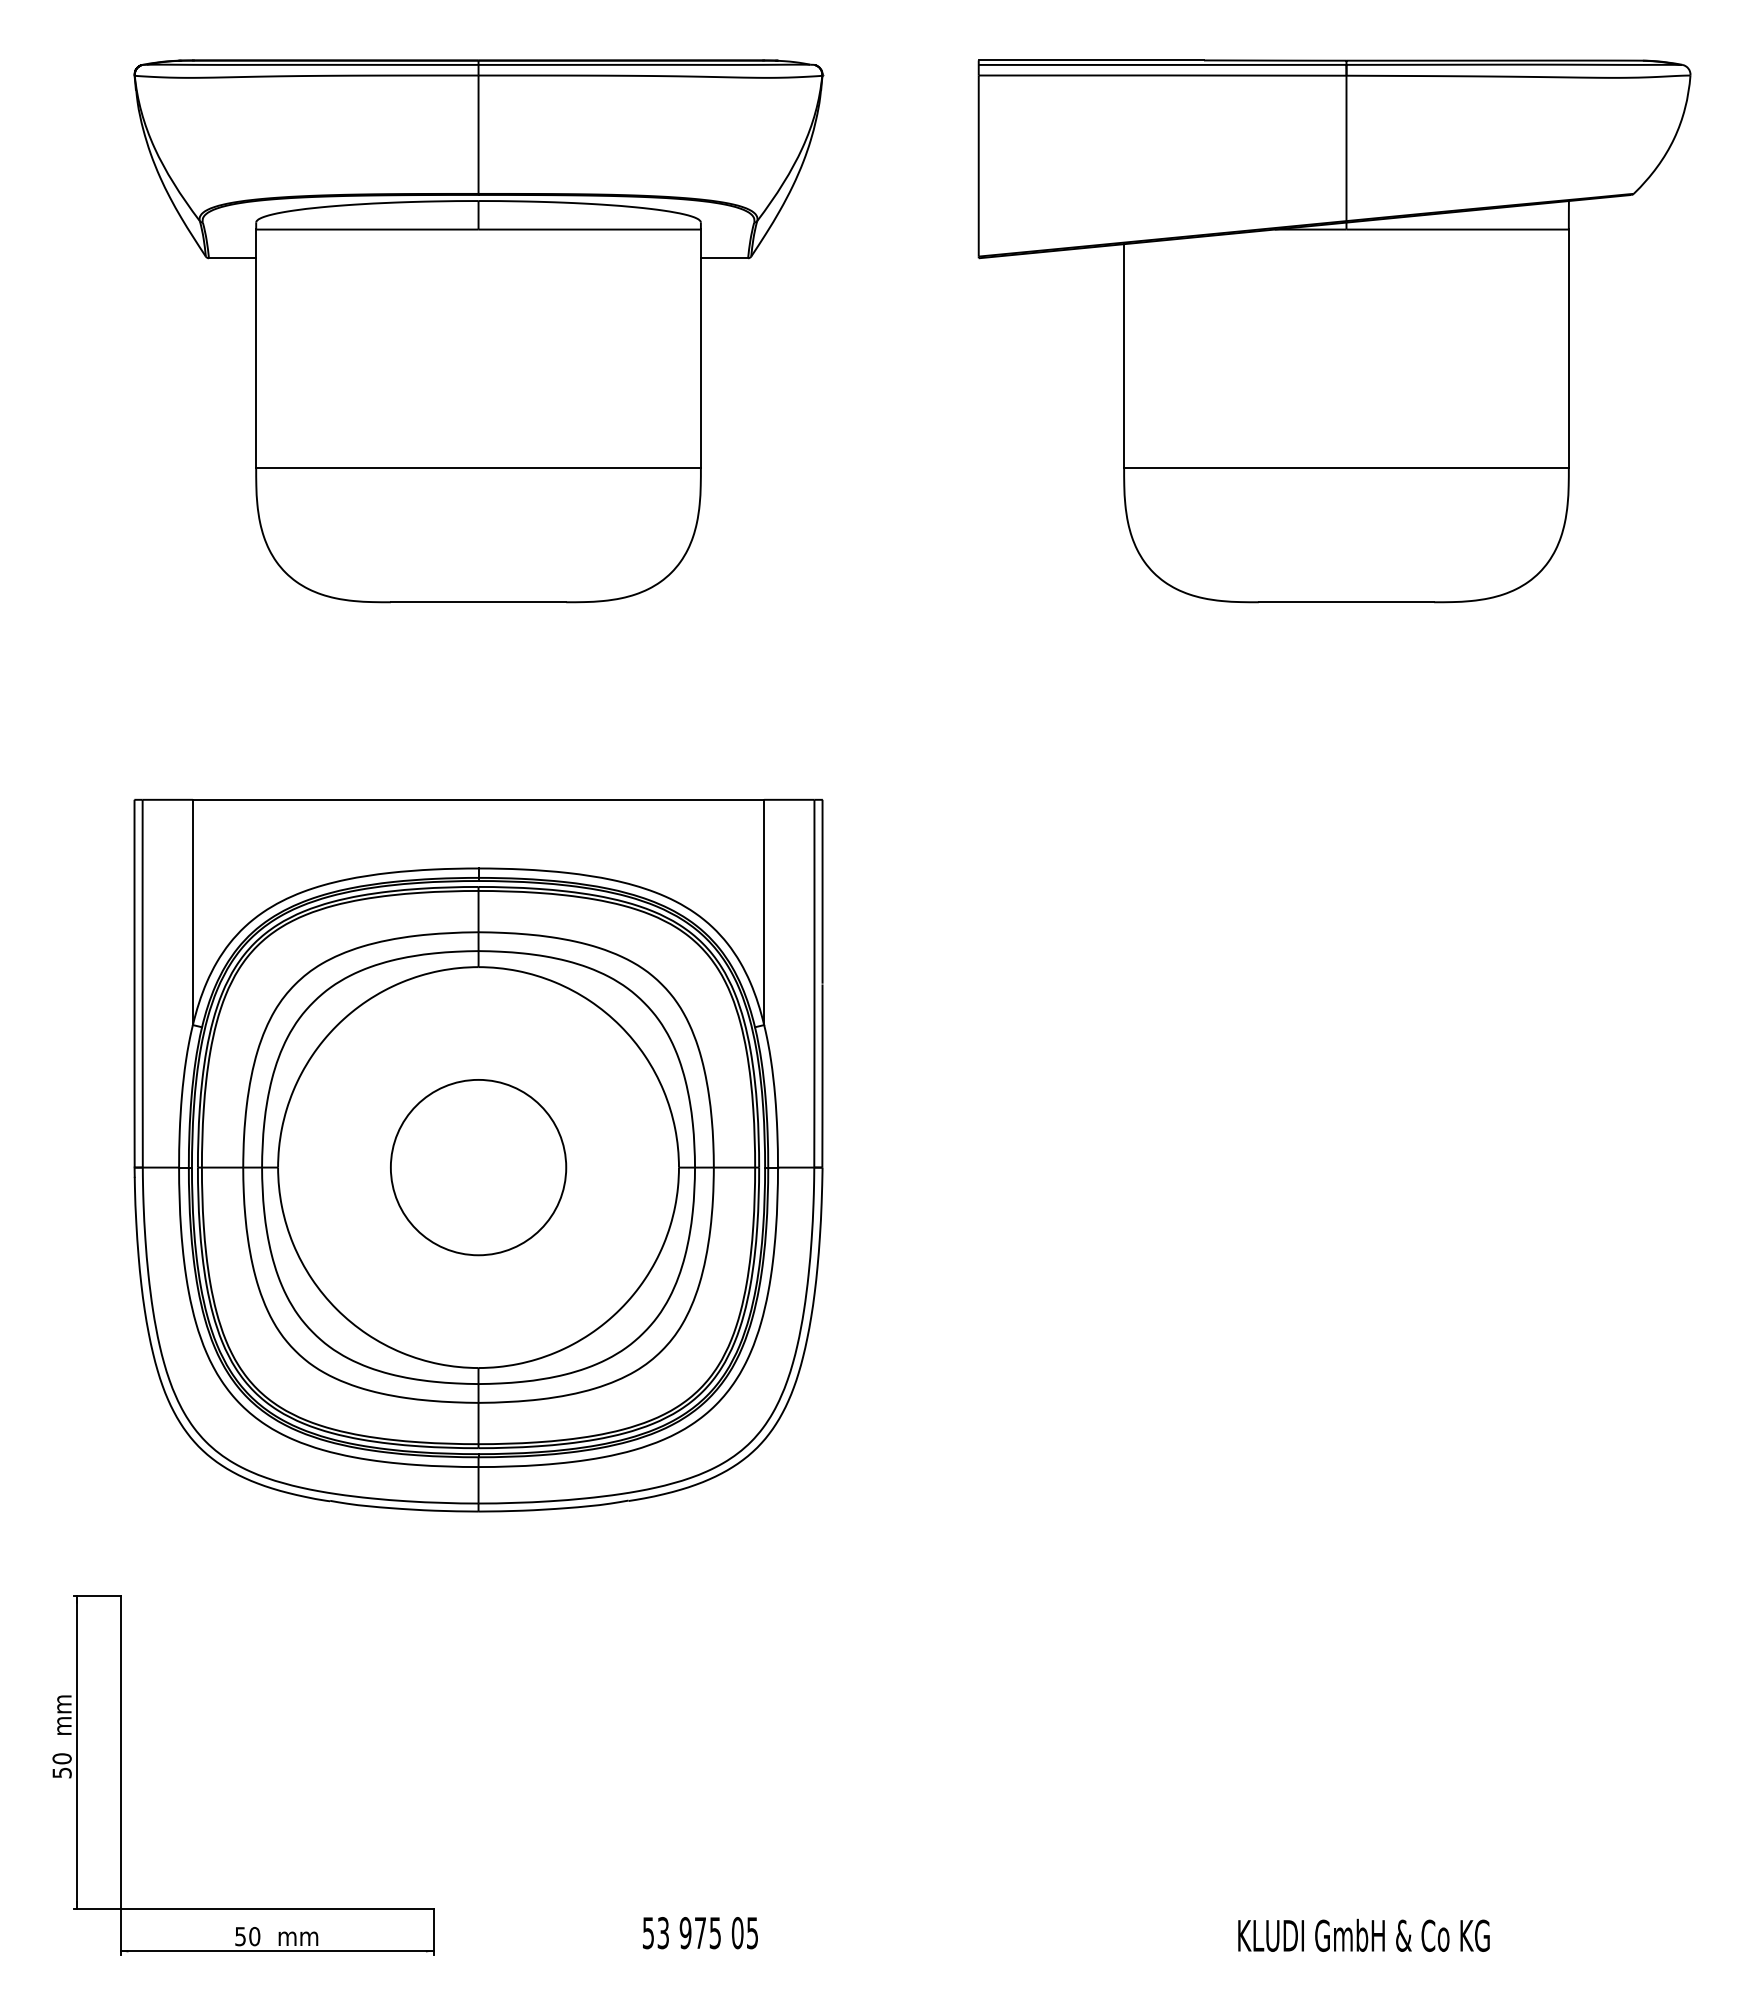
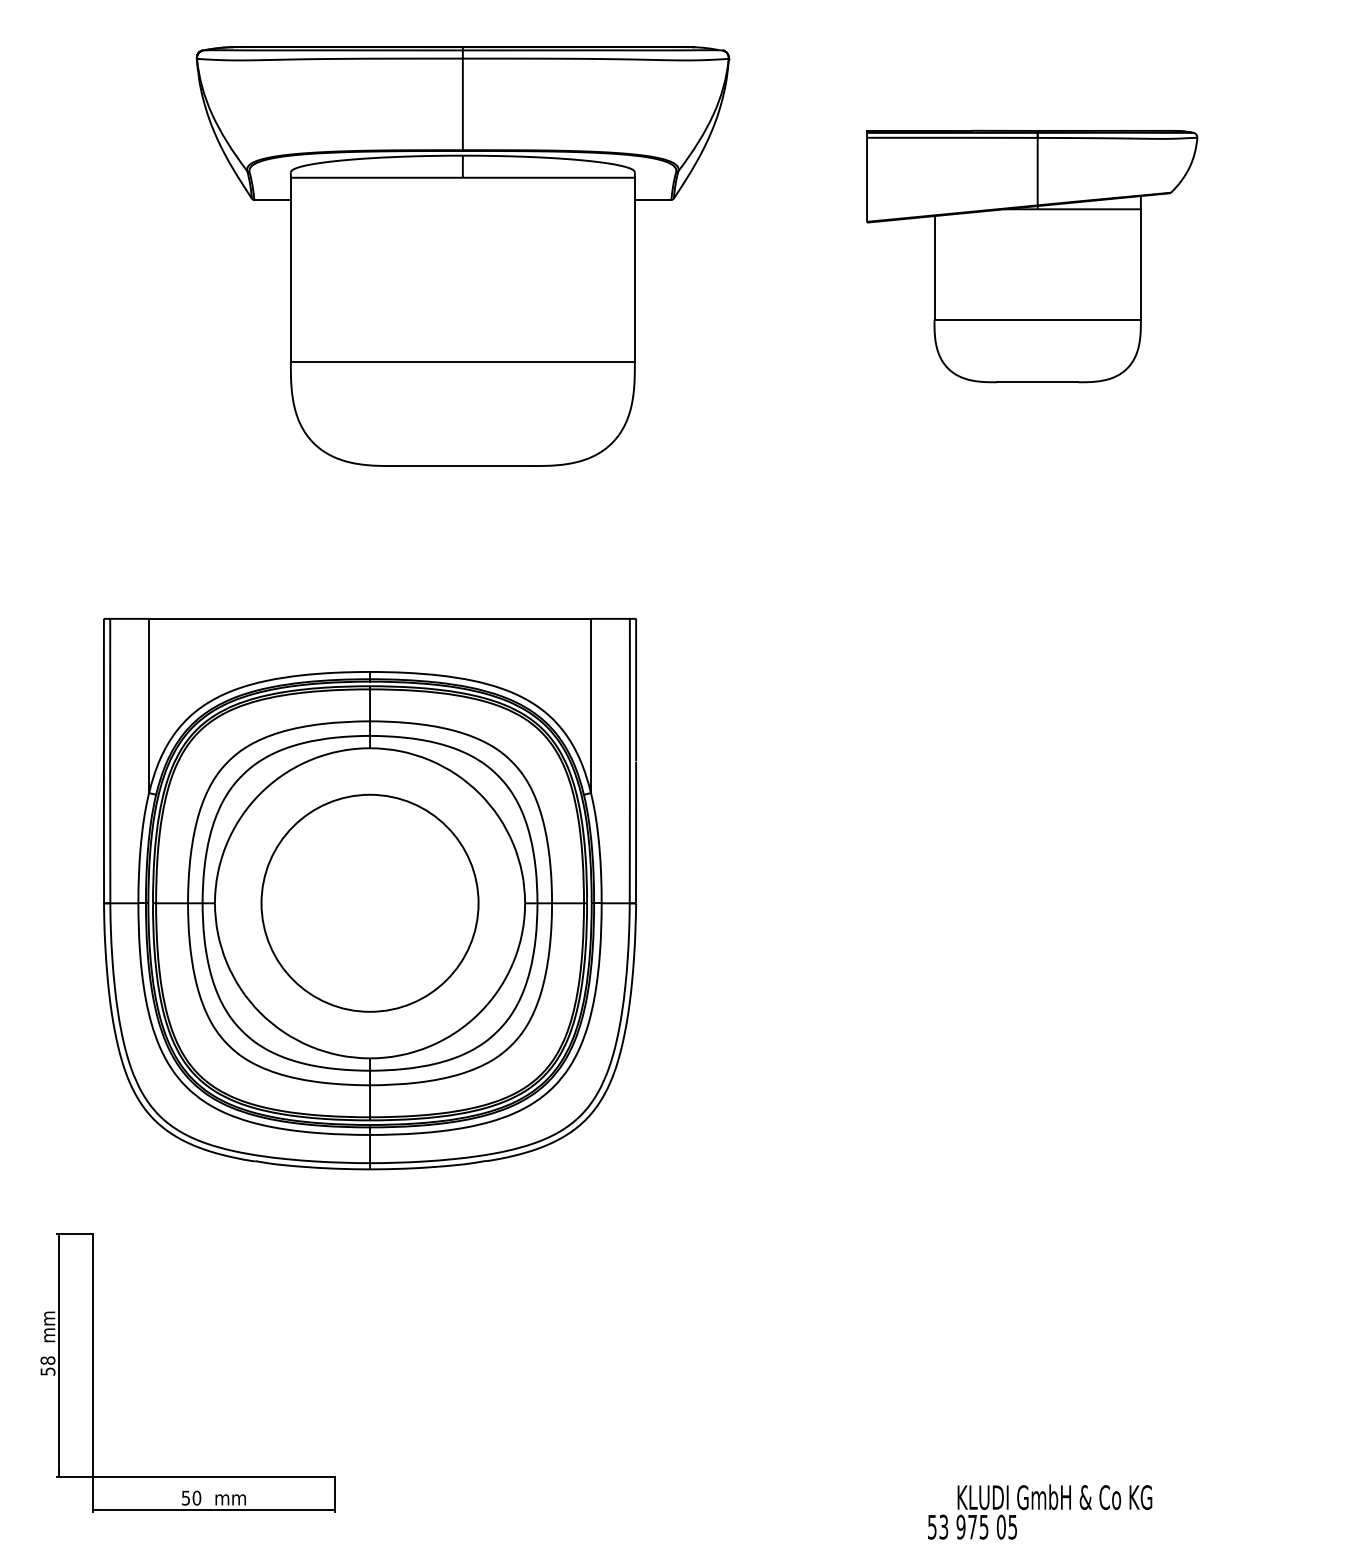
part: (478, 331) -> (462, 256), moved
part: (1334, 331) -> (1032, 256), size x0.6
circle: (478, 1167) -> (370, 903), size x1.6
text: (61, 1758) -> (47, 1360), 50 -> 58
text: (700, 1933) -> (972, 1527), moved

